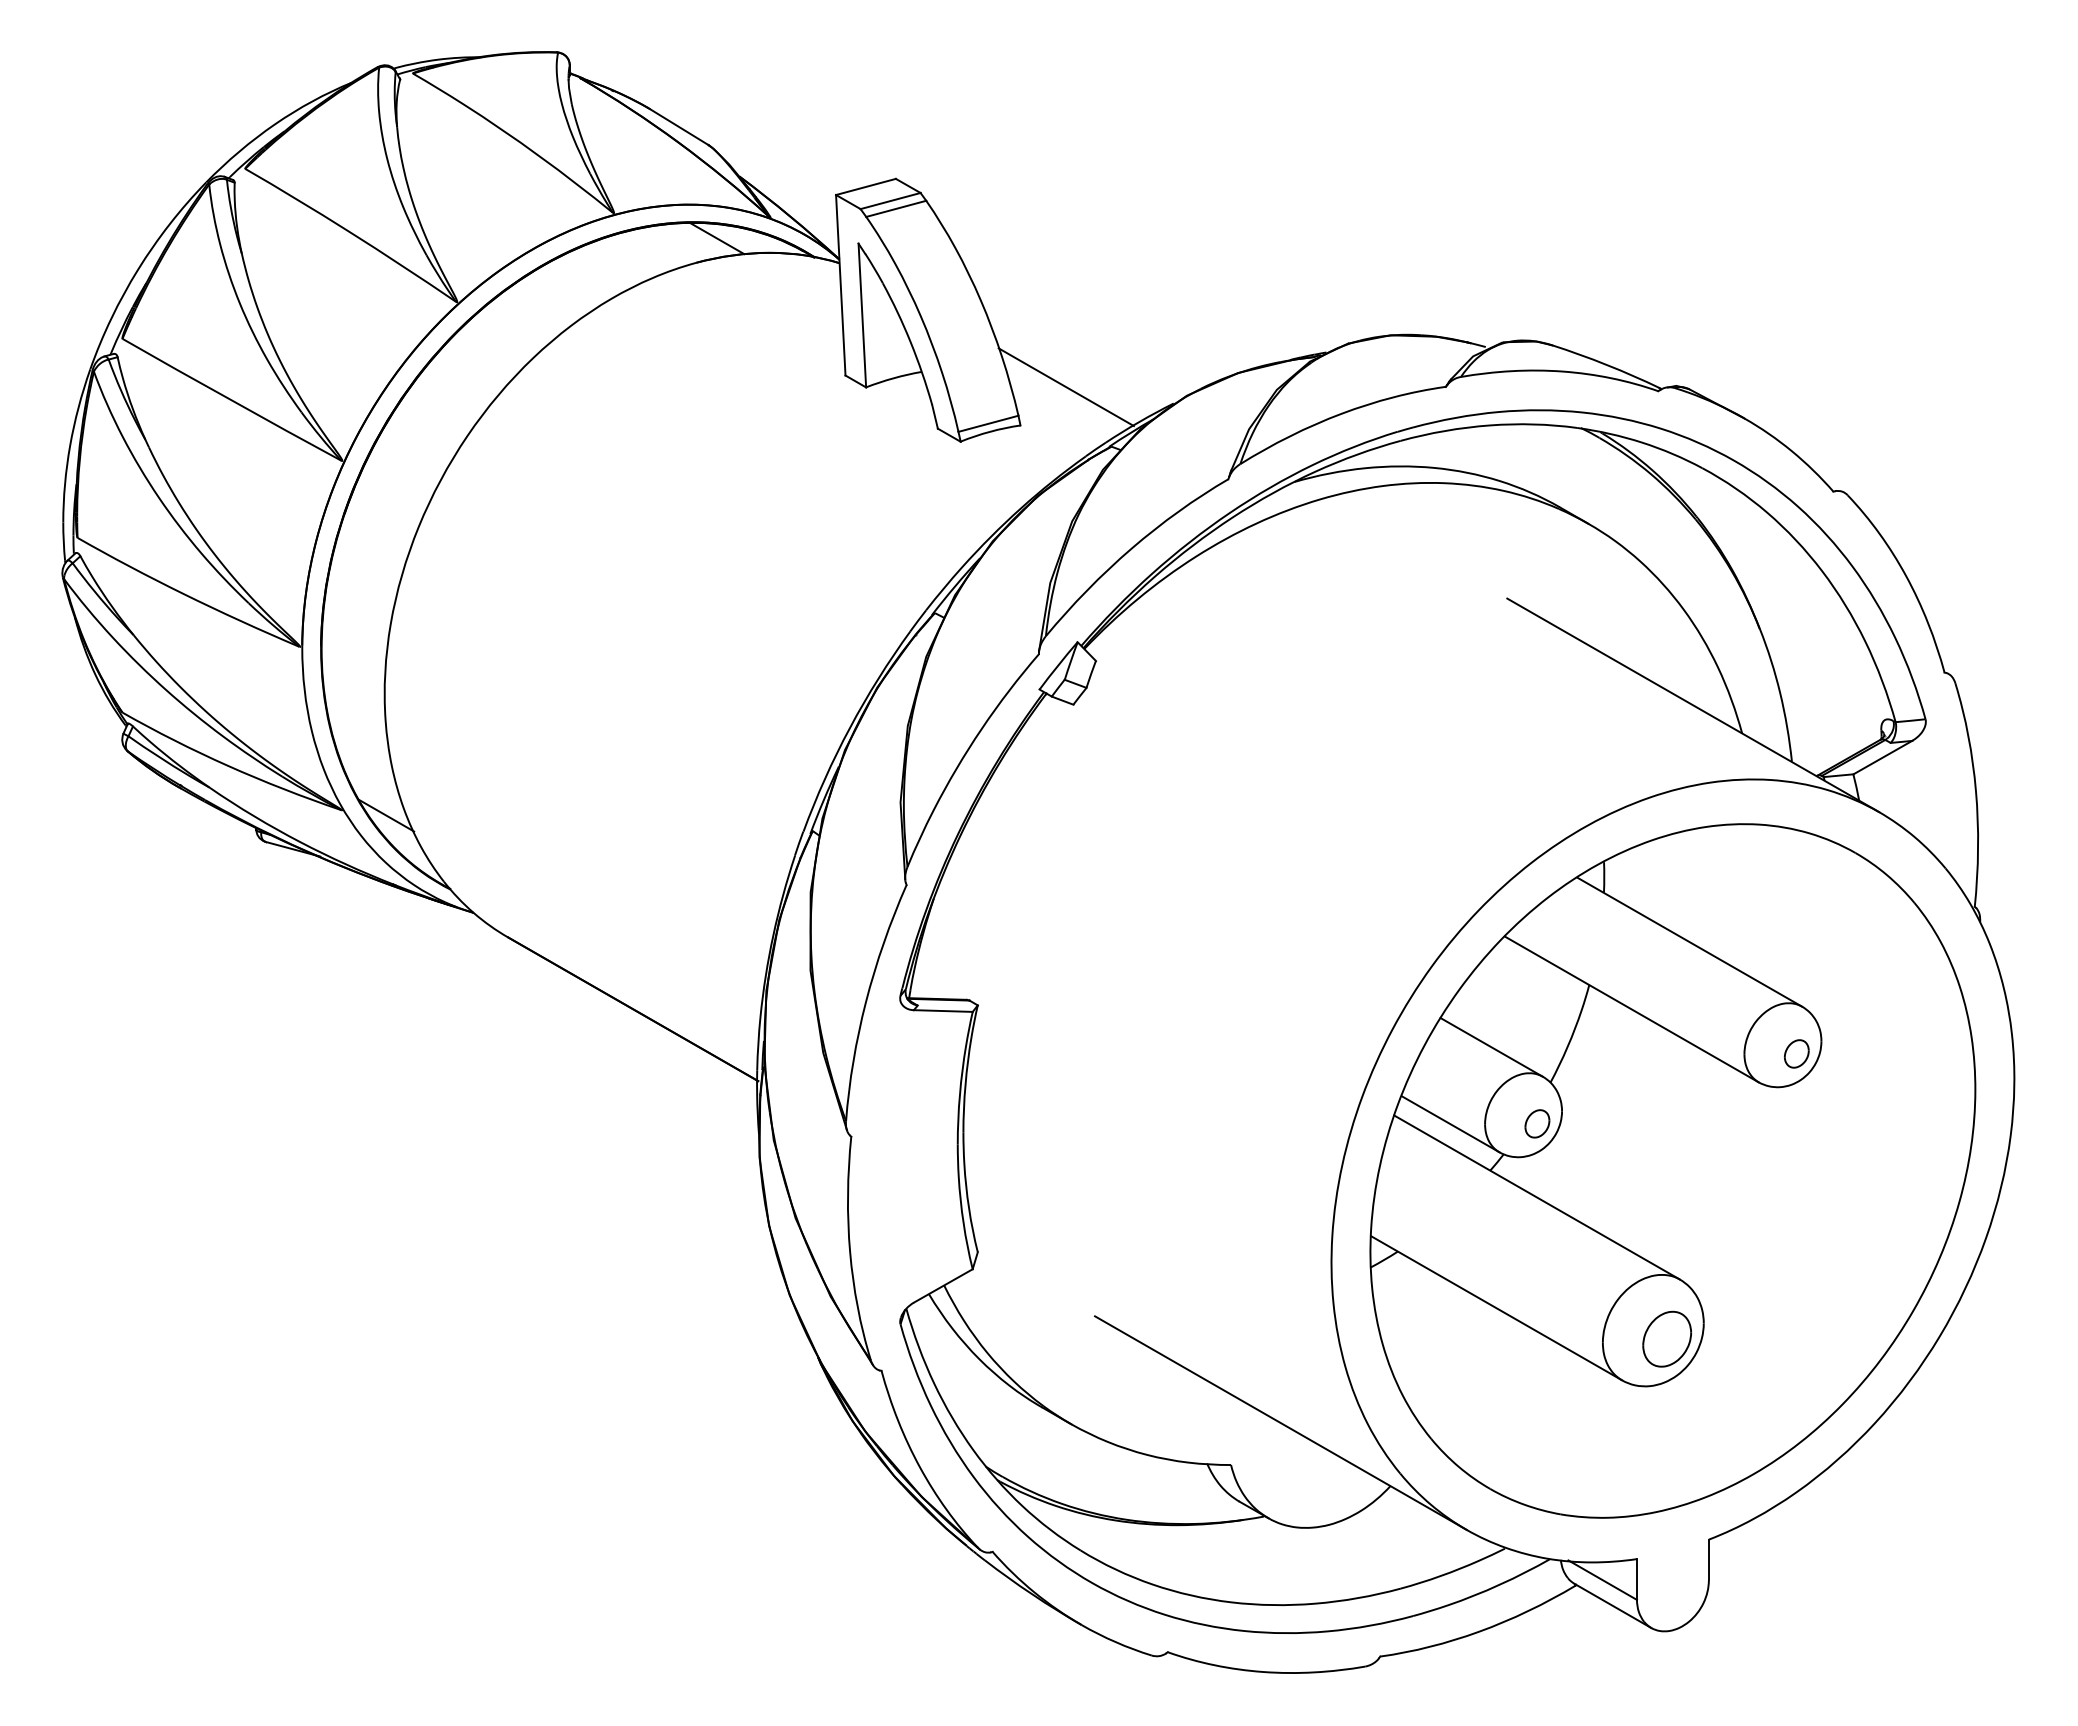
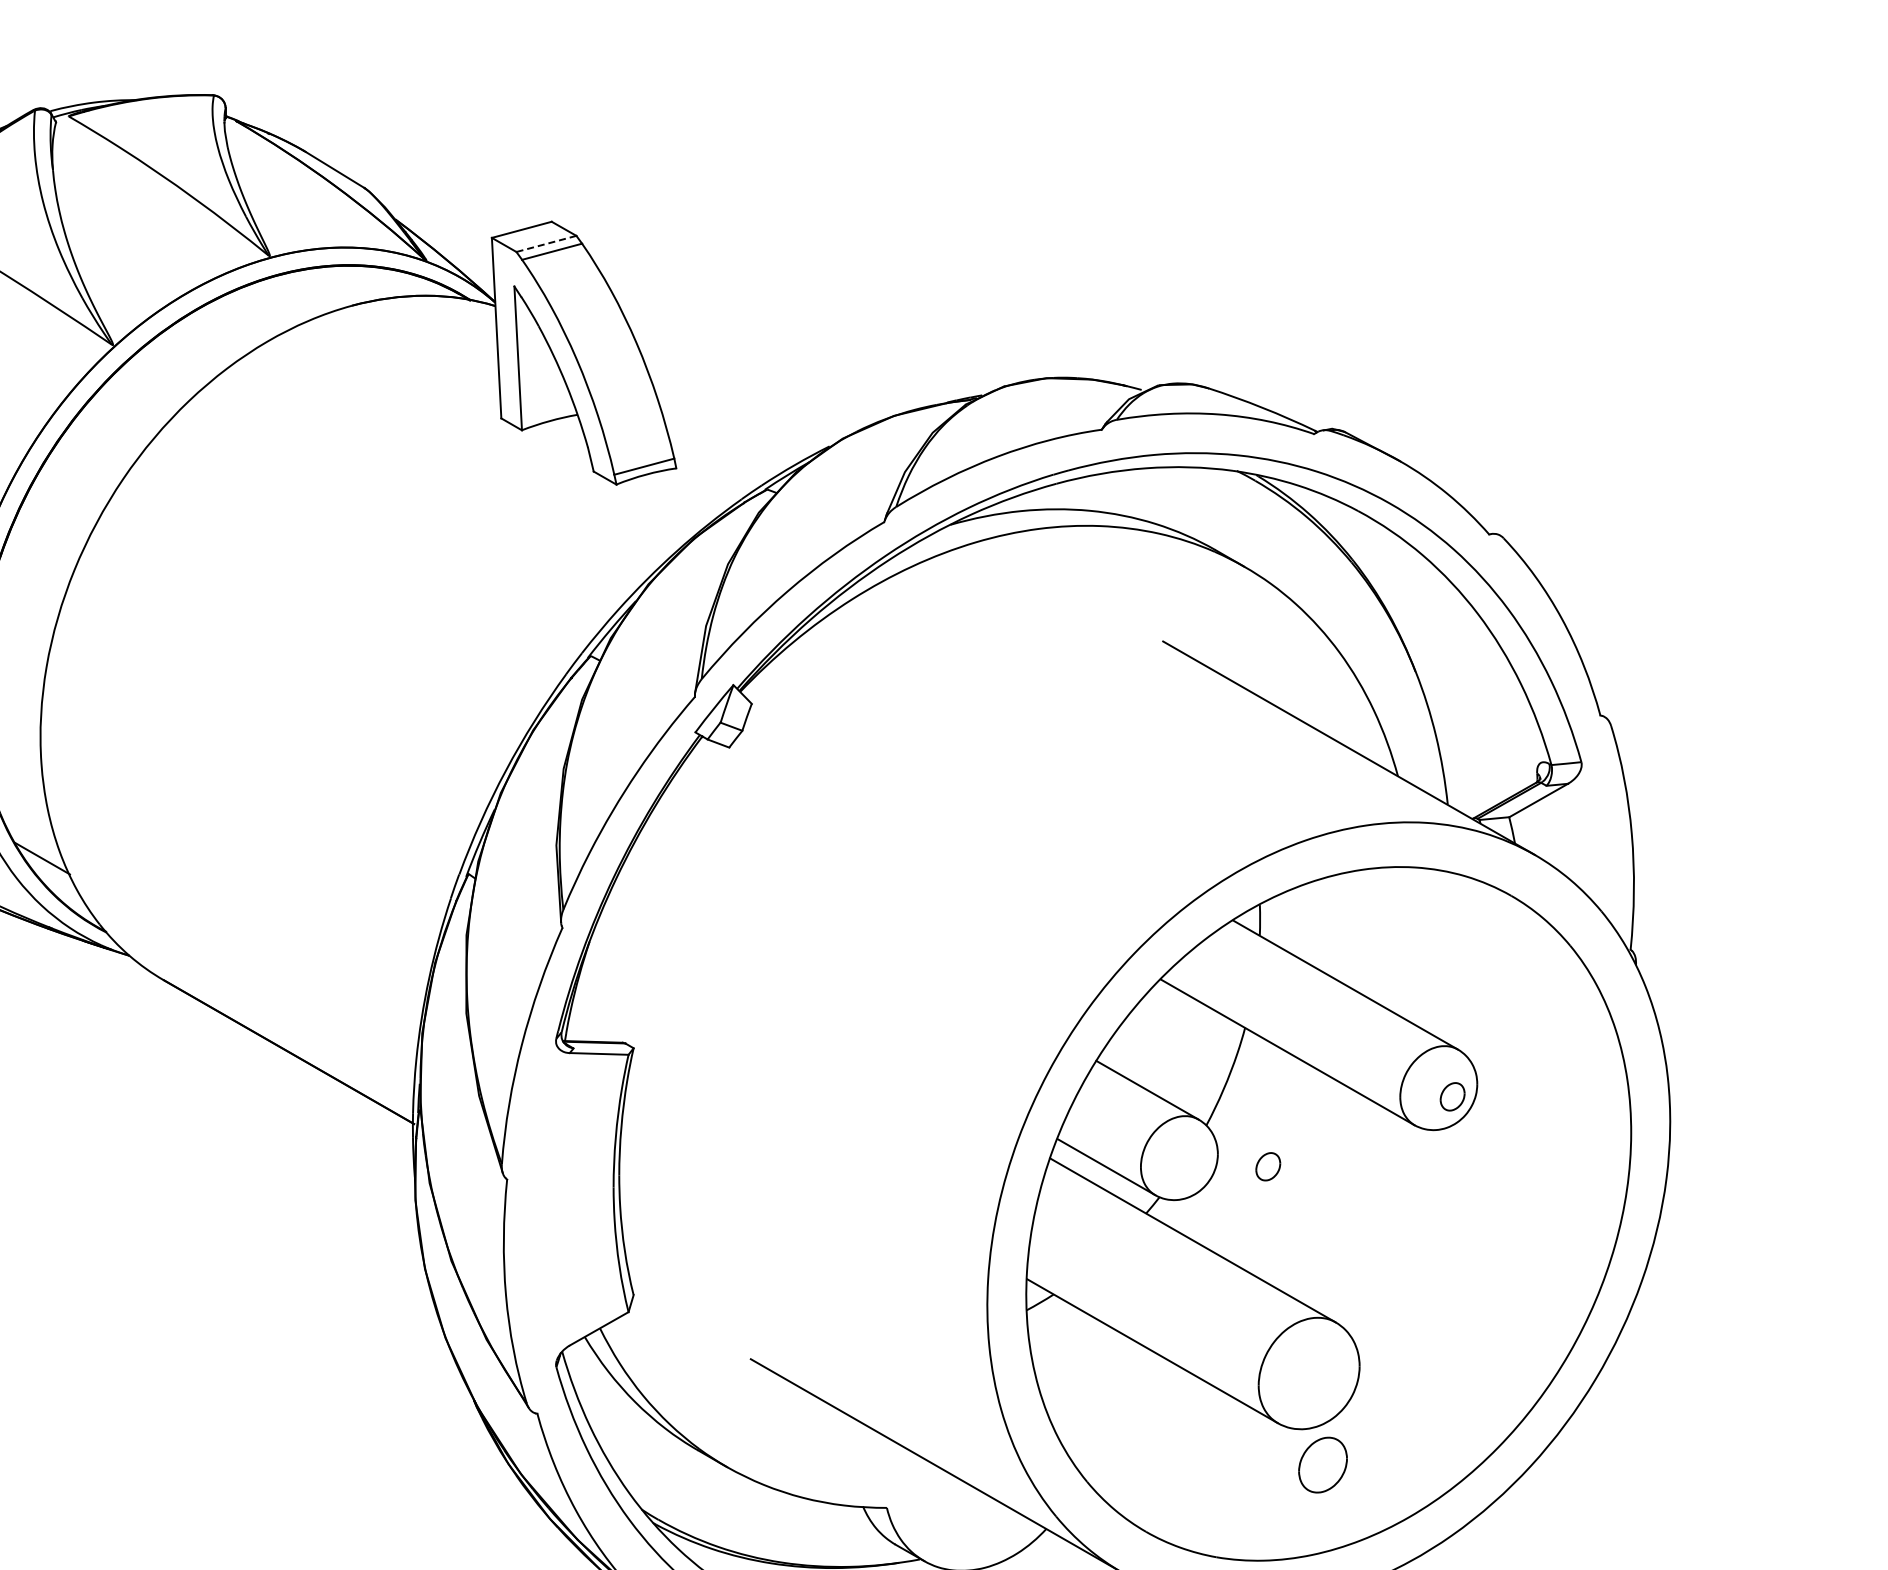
line: (890, 201) -> (546, 244), solid -> dashed
line: (717, 238) -> (373, 281), removed
line: (1065, 387) -> (721, 430), removed
part: (1537, 1123) -> (1268, 1166), moved
part: (1666, 1338) -> (1322, 1464), moved

